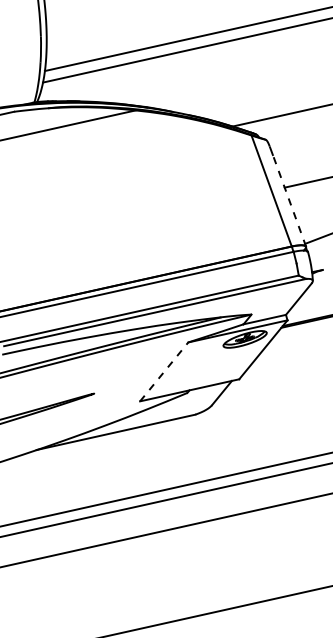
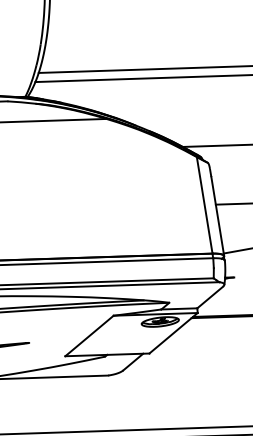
line: (289, 200) -> (217, 215), dashed -> solid
line: (164, 371) -> (89, 335), dashed -> solid

